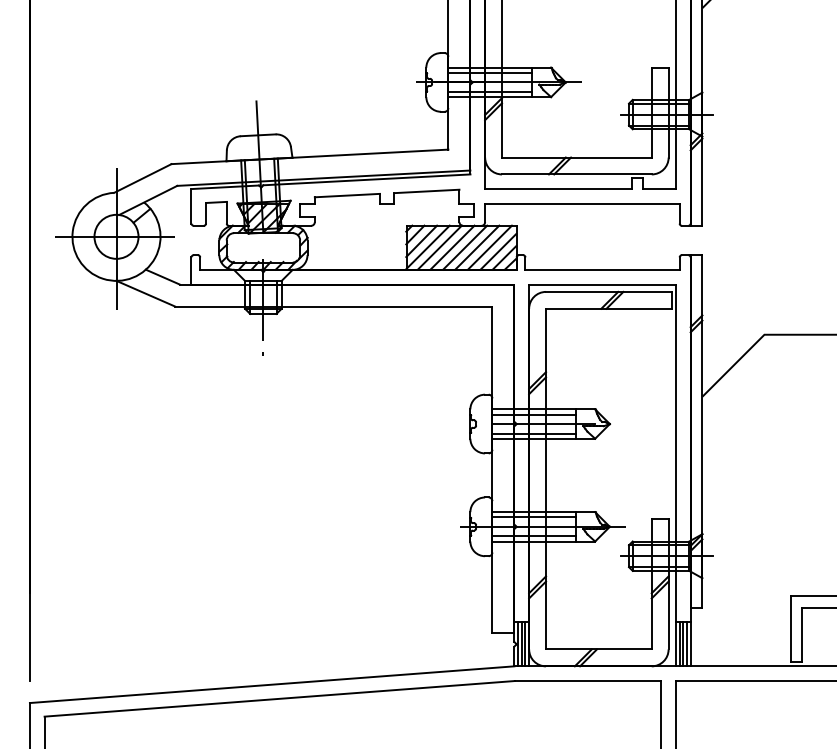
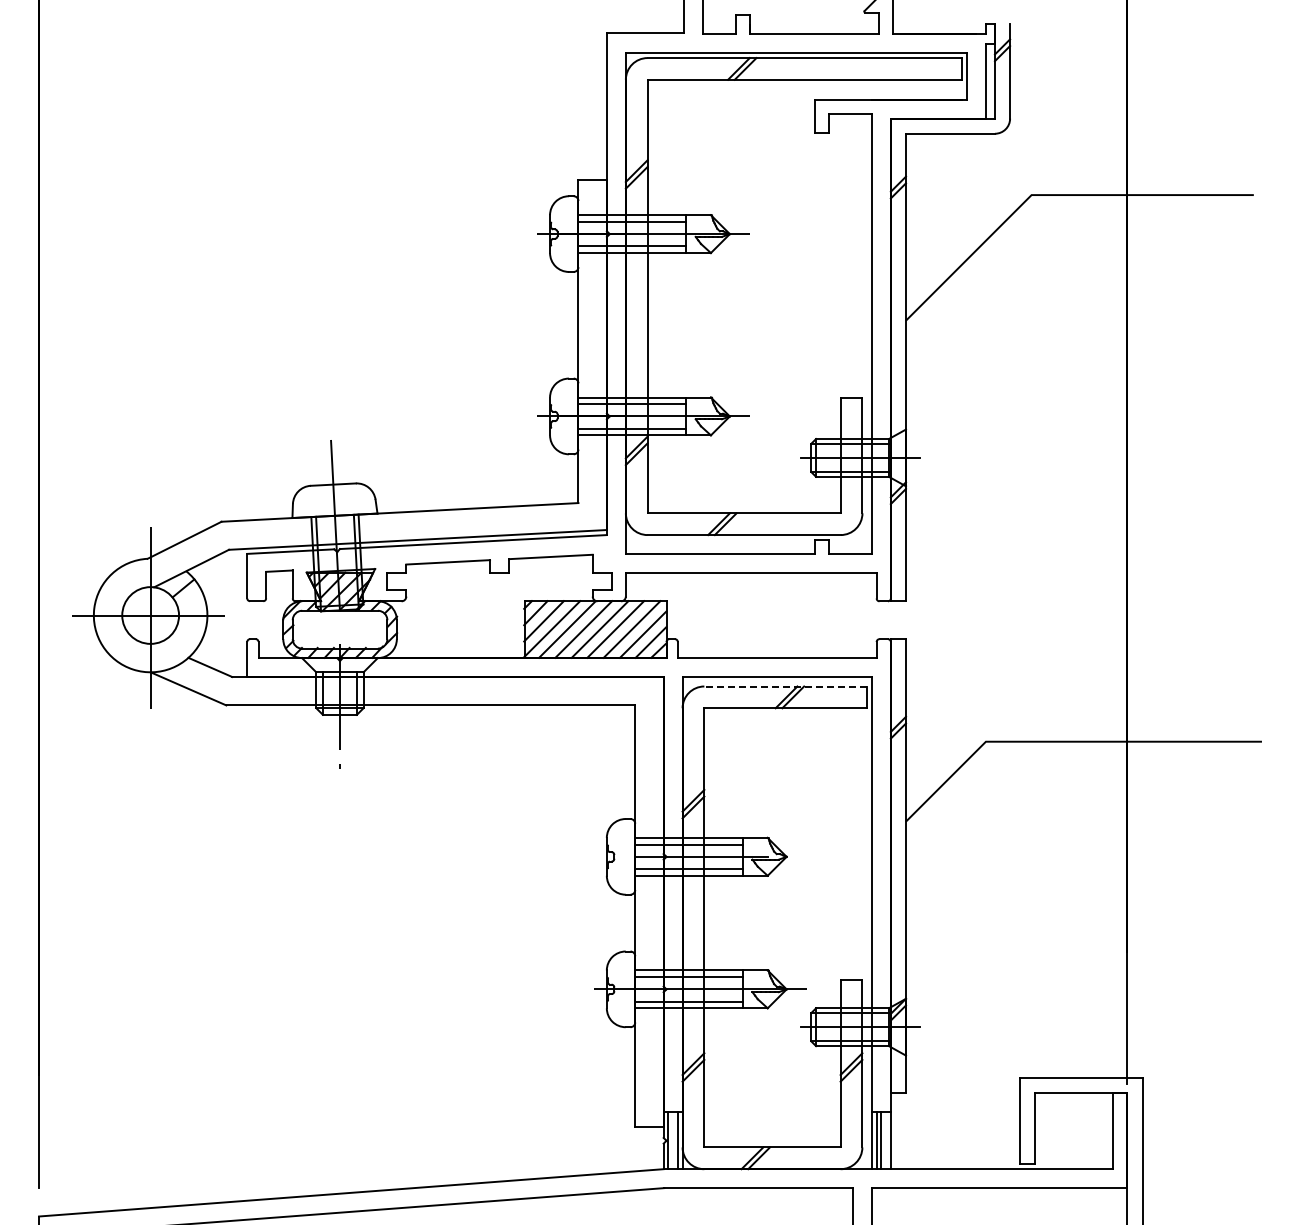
line: (608, 291) -> (785, 686), solid -> dashed
line: (522, 644) -> (673, 1140), removed
line: (687, 644) -> (886, 1140), removed

